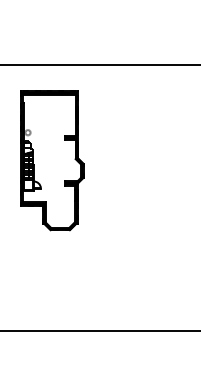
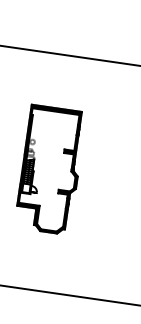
part: (52, 160) -> (50, 169), moved

